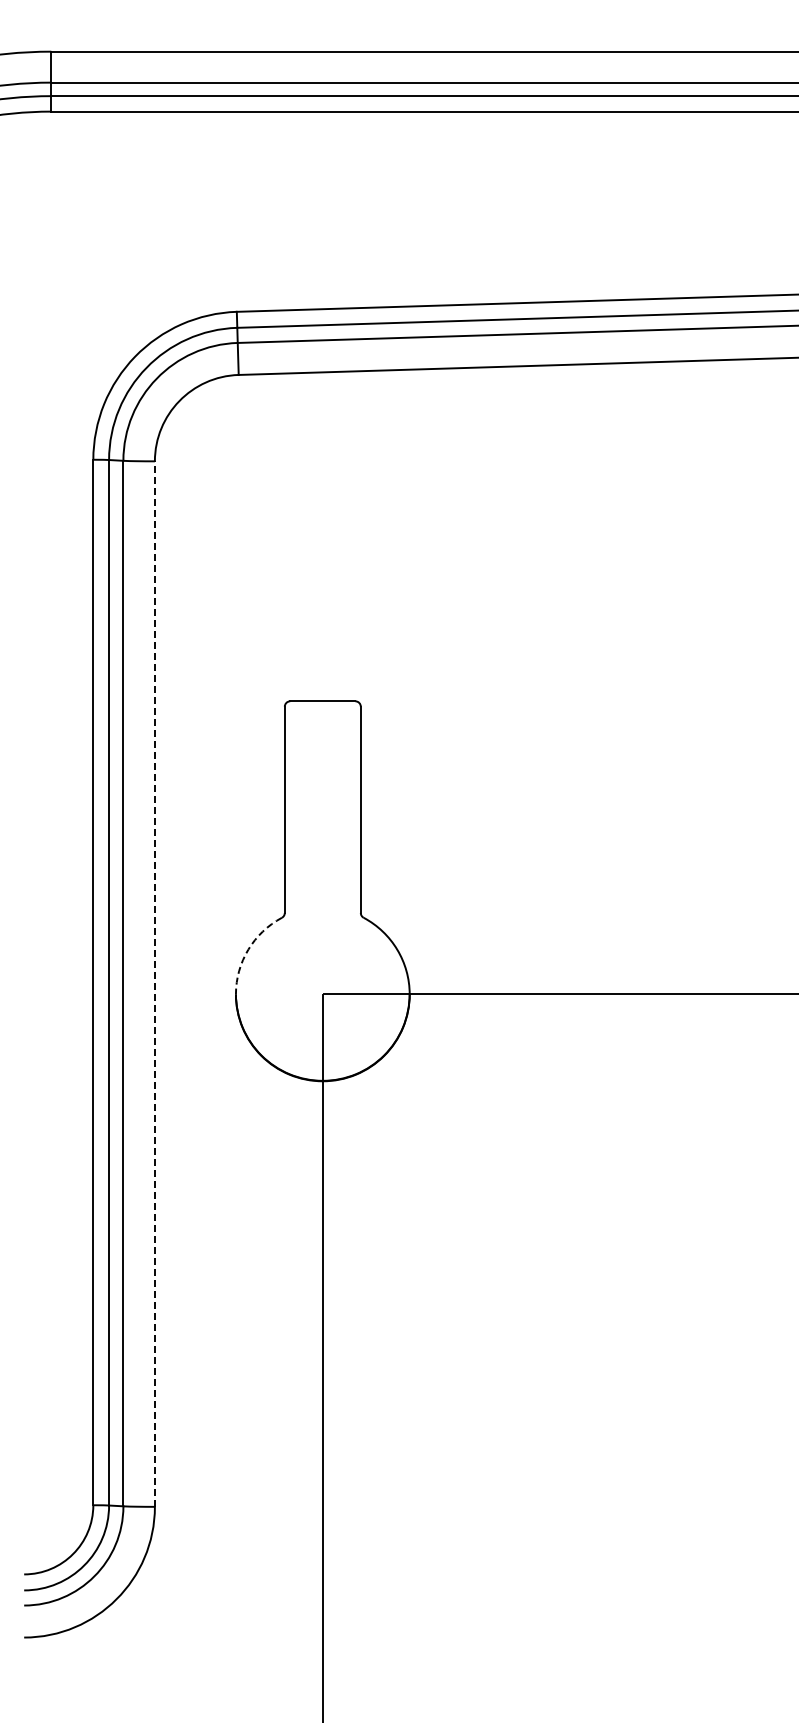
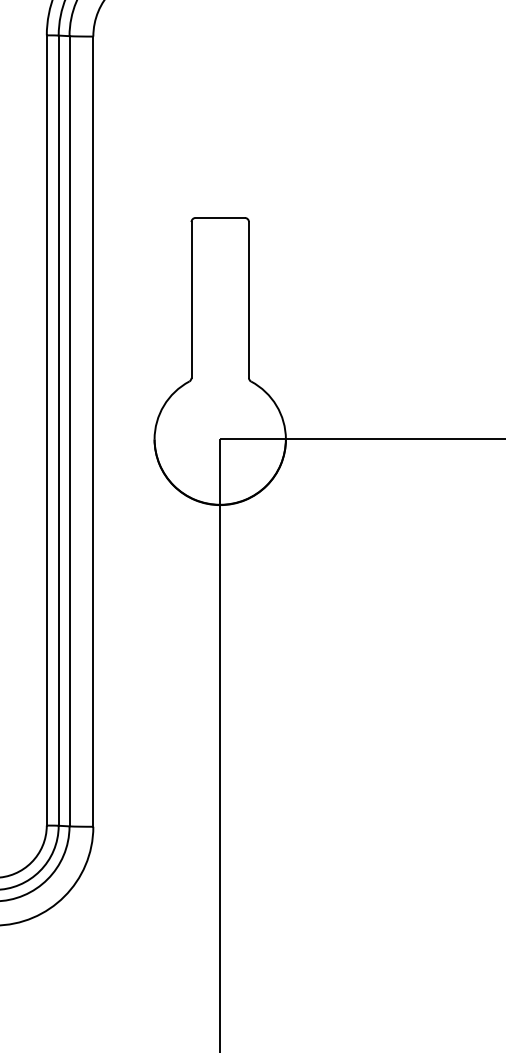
arc: (248, 949) -> (164, 405), dashed -> solid
line: (154, 984) -> (93, 431), dashed -> solid

